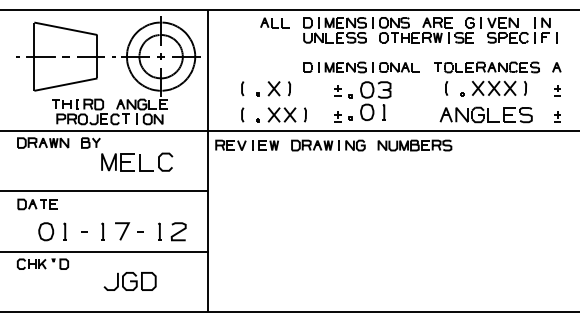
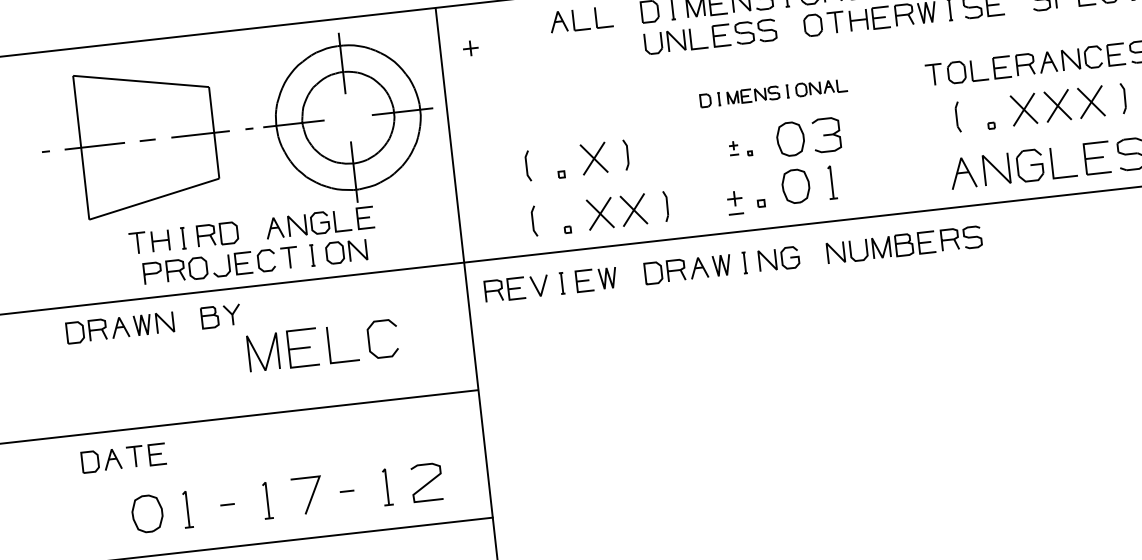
part: (160, 56) -> (469, 48), moved
part: (361, 67) -> (773, 93), size x0.6
part: (343, 91) -> (740, 147), size x0.6

